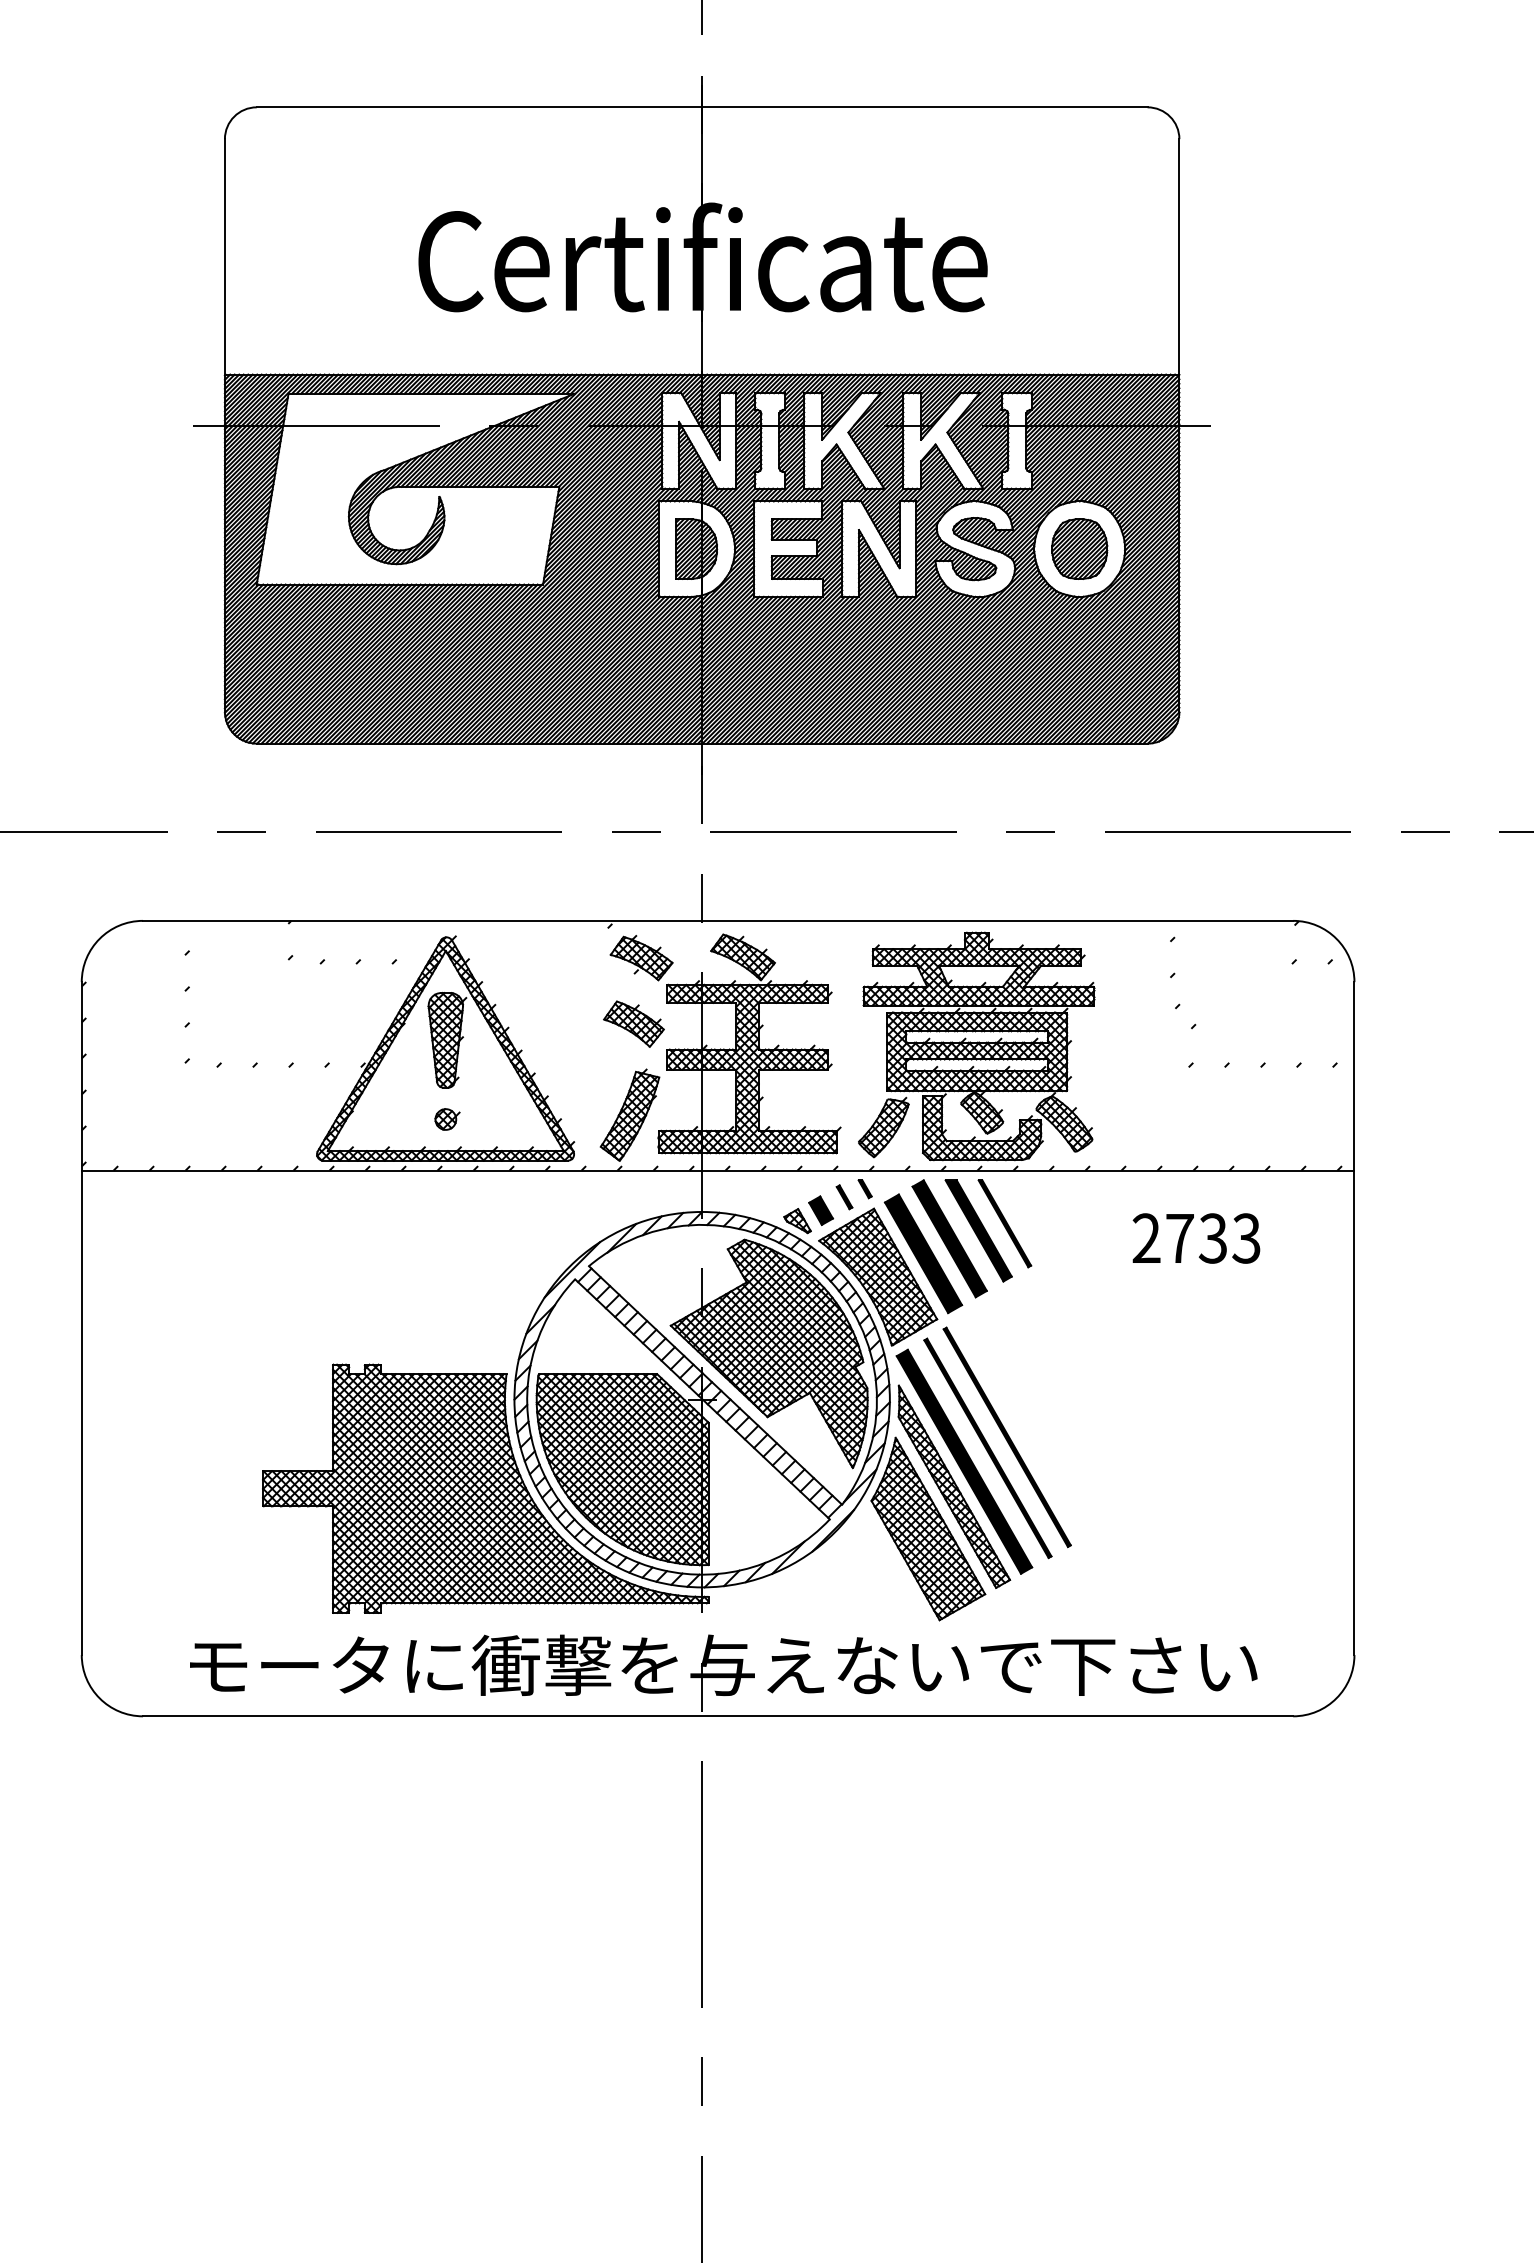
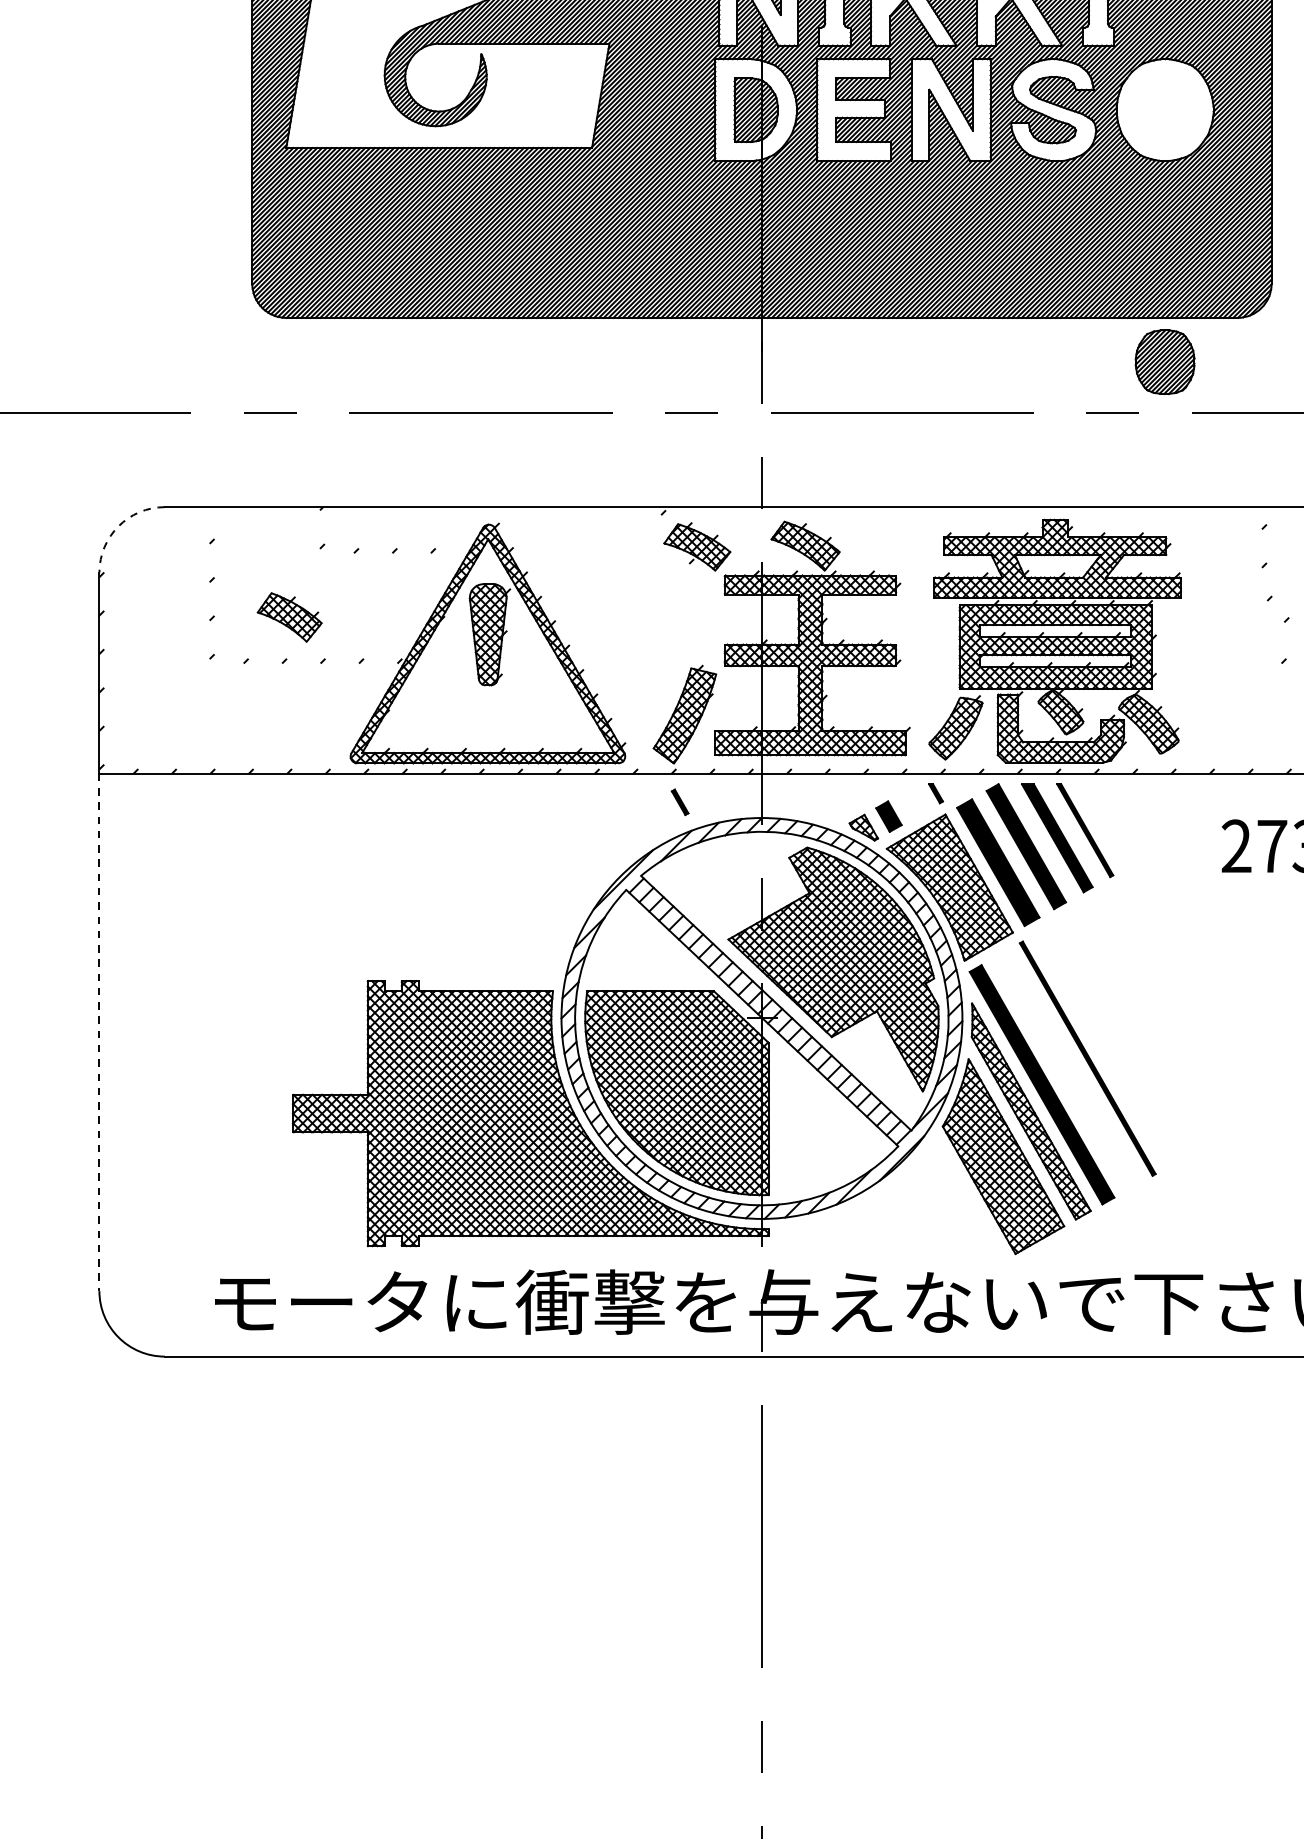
part: (1079, 548) -> (1164, 361), moved
arc: (99, 938) -> (118, 525), solid -> dashed
part: (633, 1023) -> (289, 616), moved
part: (447, 1119) -> (489, 719), removed
part: (844, 1197) -> (680, 802), moved
line: (81, 1413) -> (99, 1033), solid -> dashed
part: (987, 1448) -> (1066, 1070), removed

